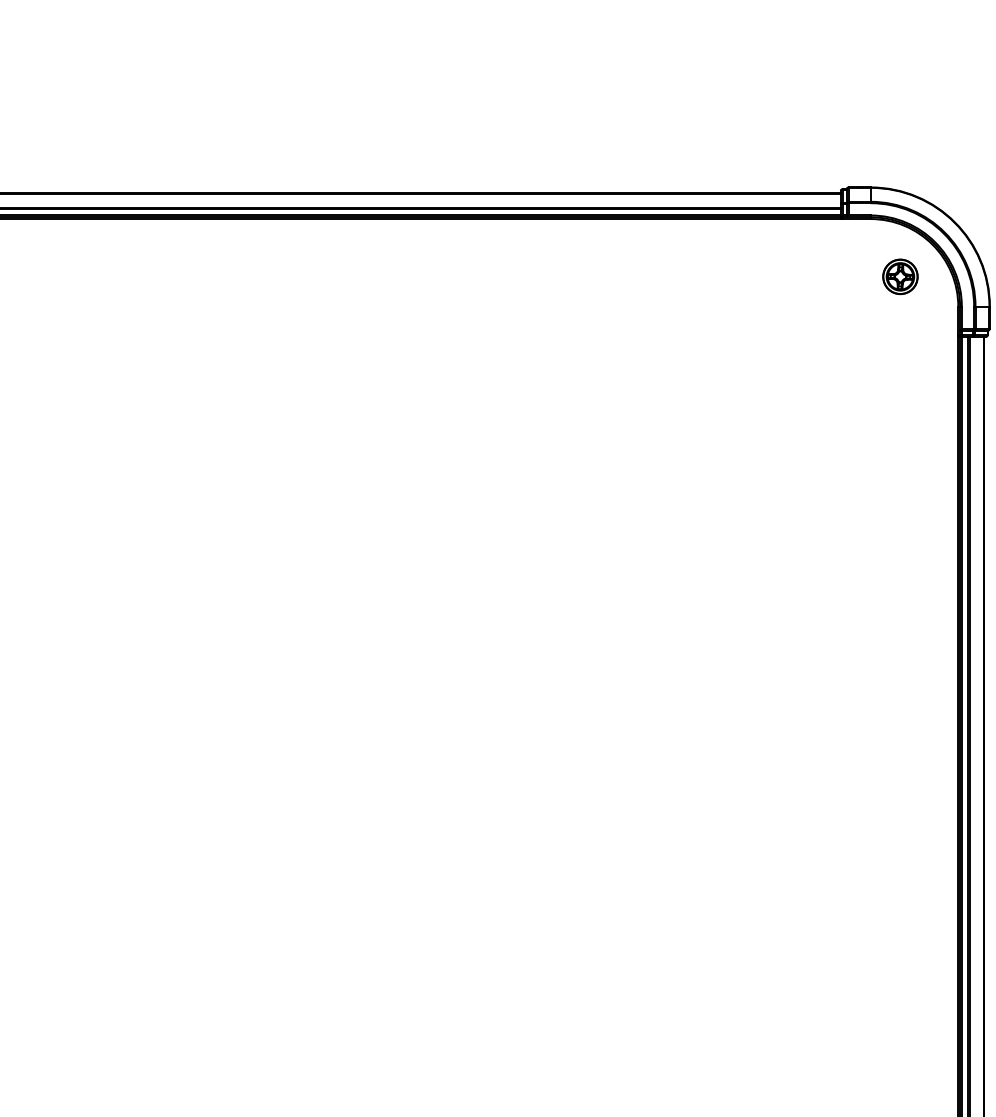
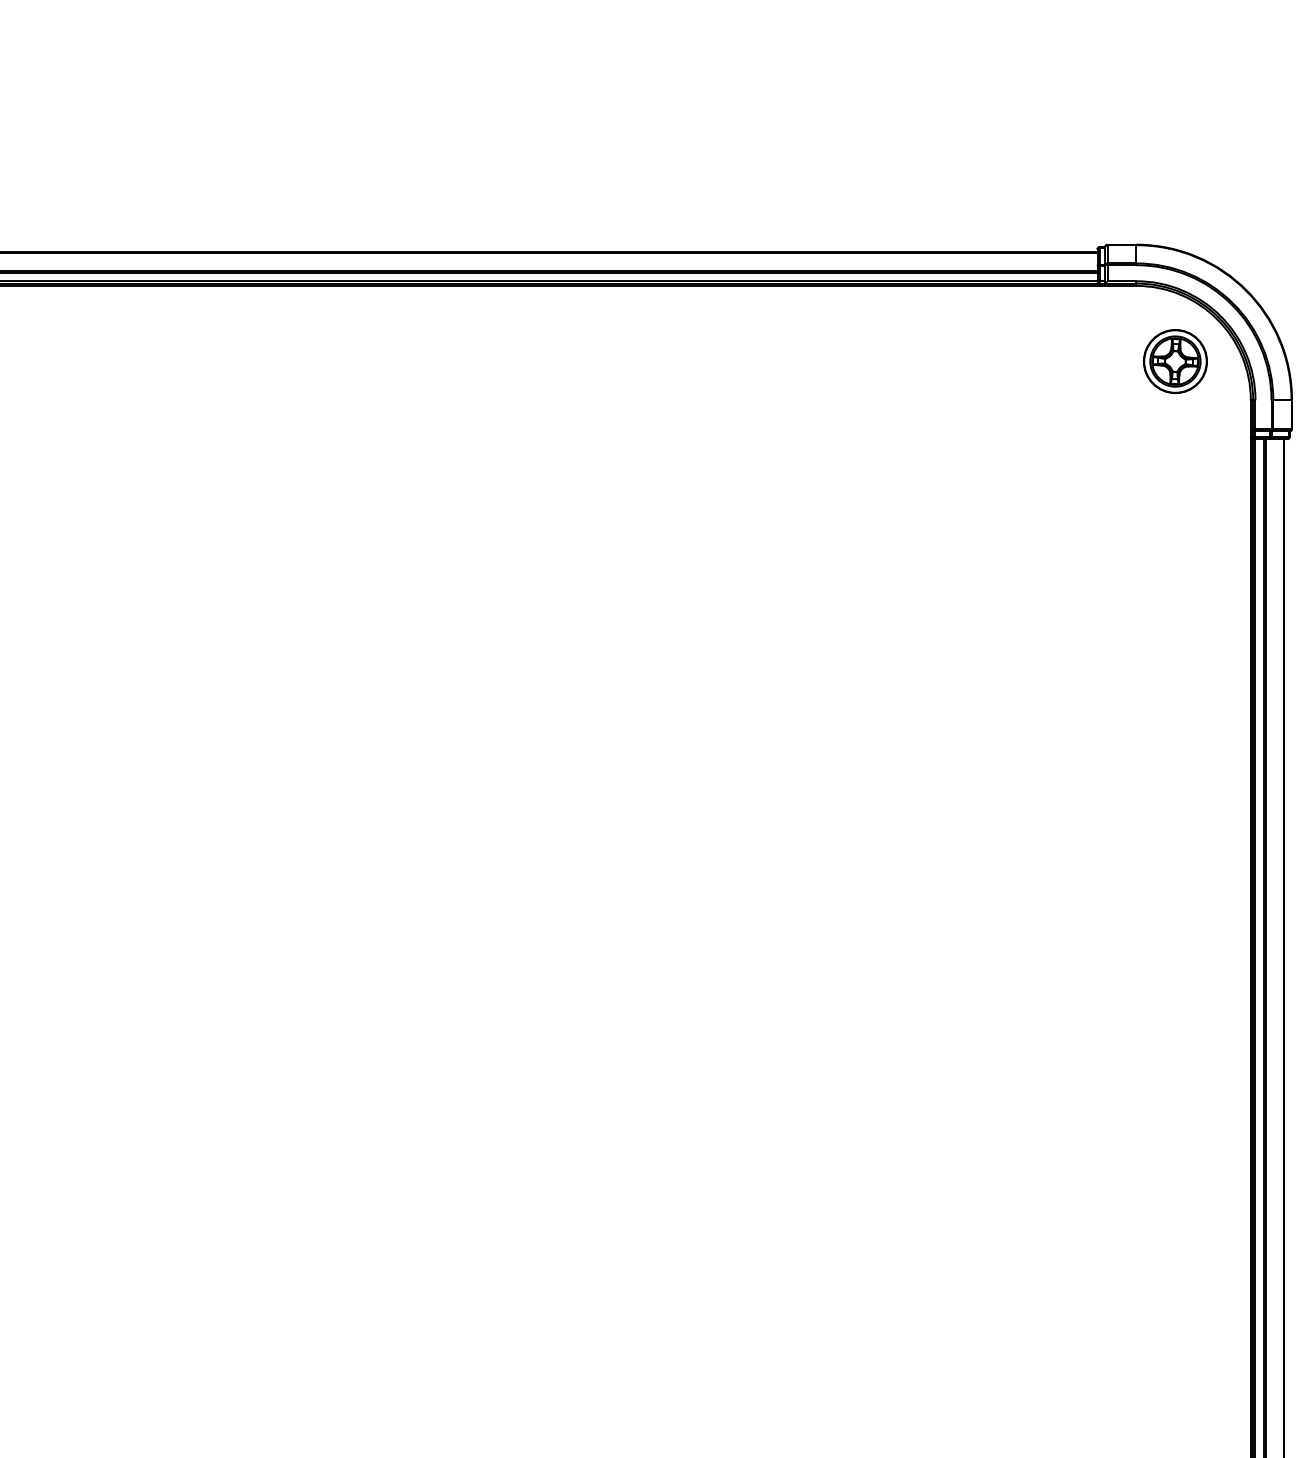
part: (899, 276) -> (1174, 360), size x1.4

